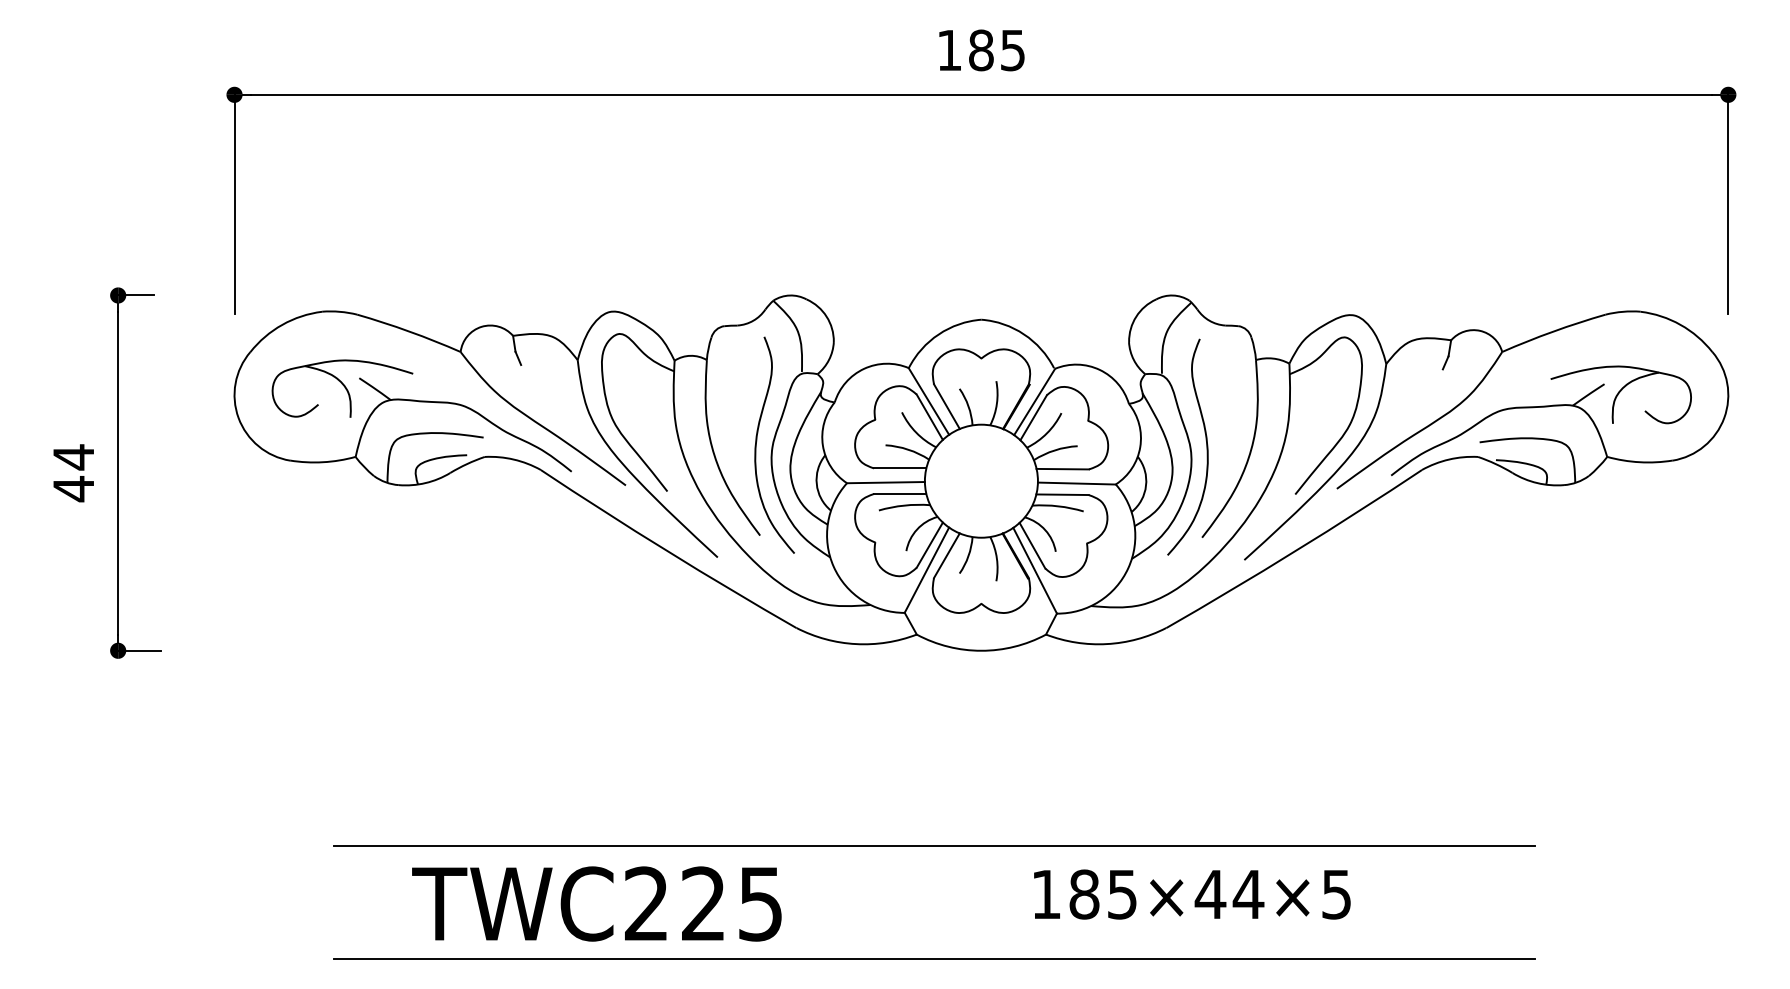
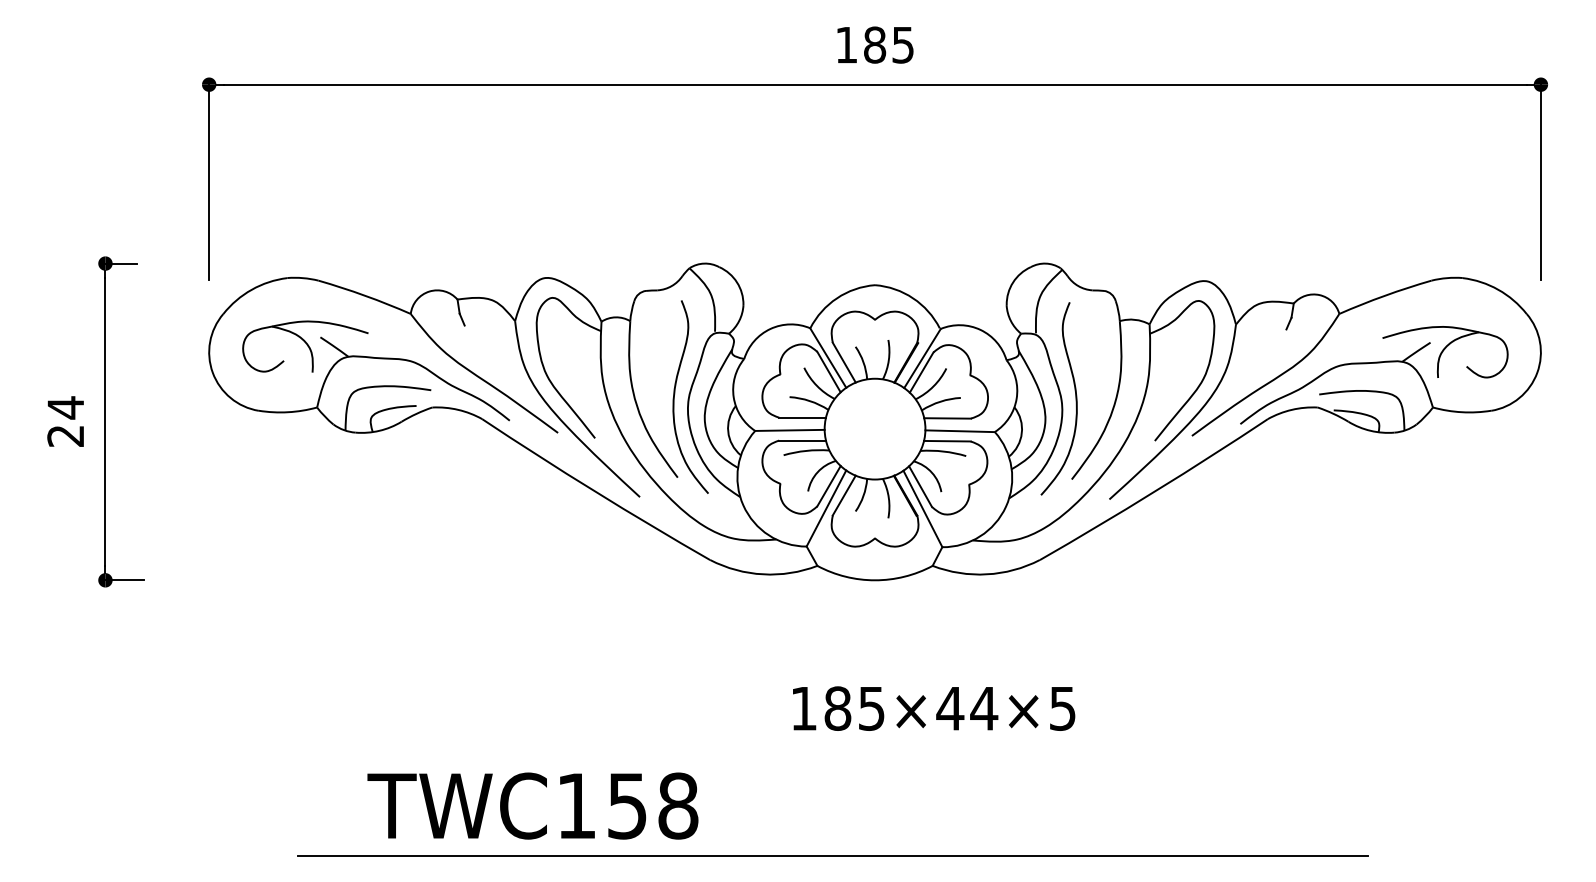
text: (73, 488) -> (65, 435), 44 -> 24
line: (934, 846) -> (833, 754), removed
text: (1192, 894) -> (934, 708), moved
text: (703, 903) -> (627, 805), TWC225 -> TWC158

